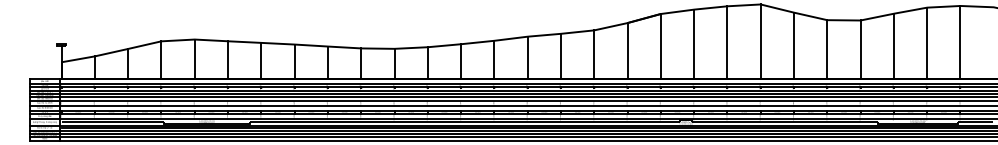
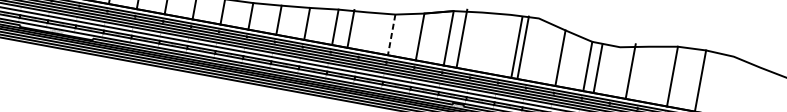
line: (760, 41) -> (522, 47), moved
line: (727, 42) -> (516, 47), moved
line: (694, 43) -> (462, 38), moved
line: (893, 45) -> (630, 70), moved
line: (860, 49) -> (598, 68), moved
line: (560, 55) -> (350, 28), moved
line: (594, 55) -> (391, 35), solid -> dashed

